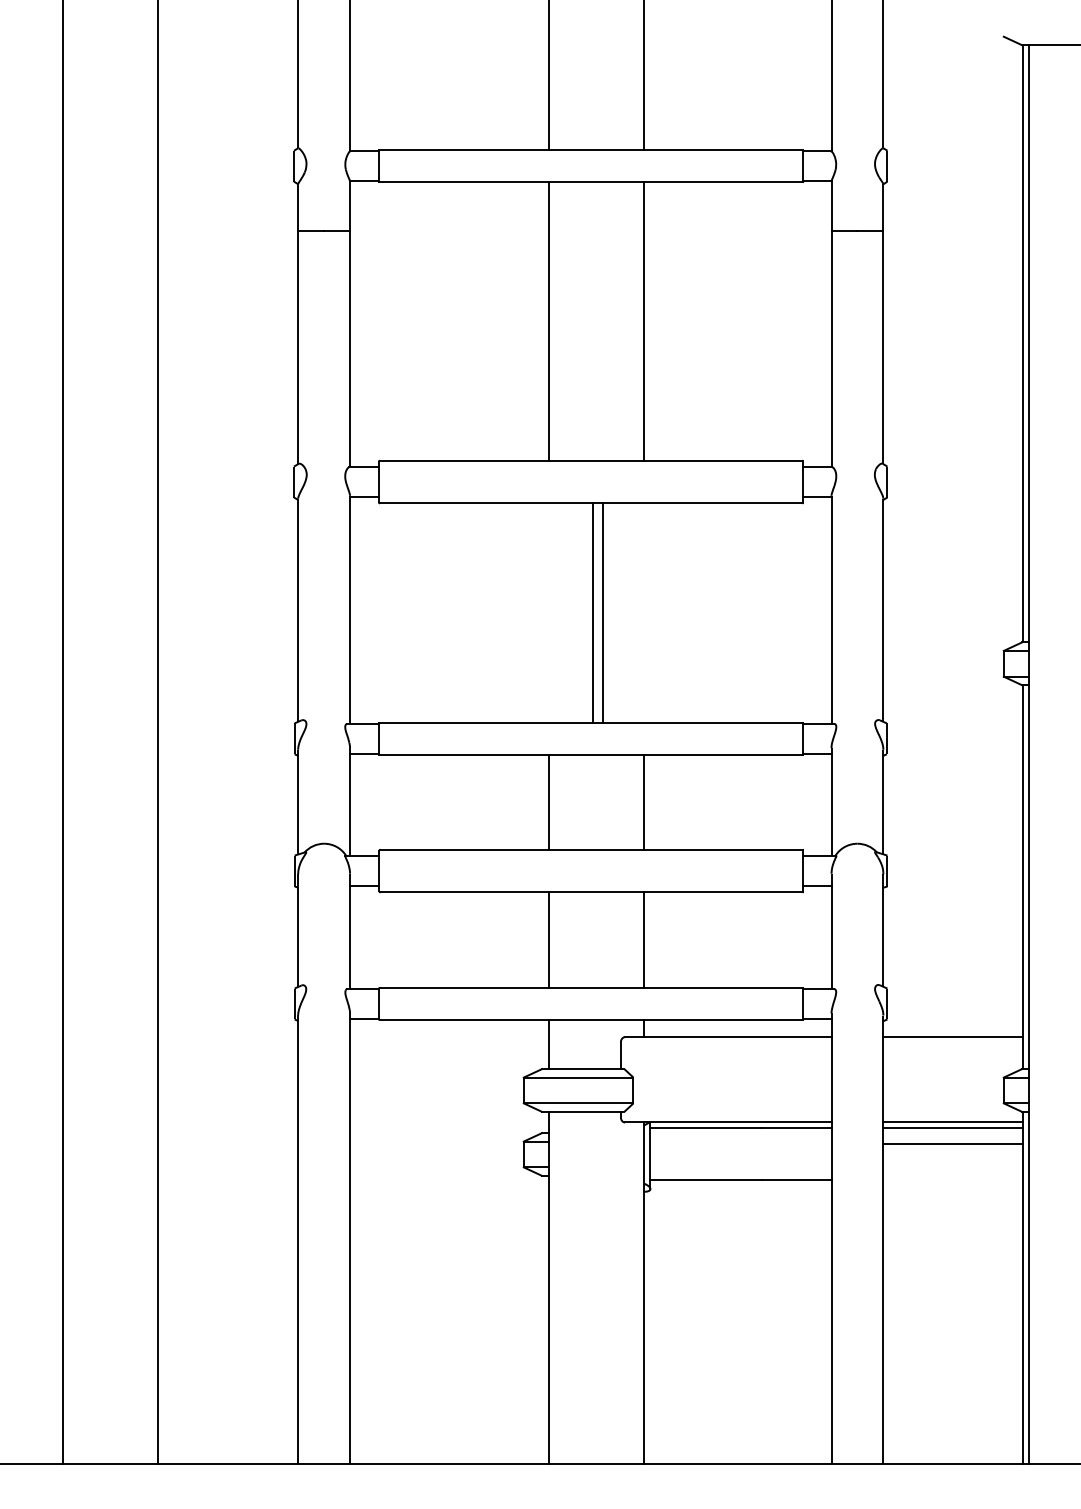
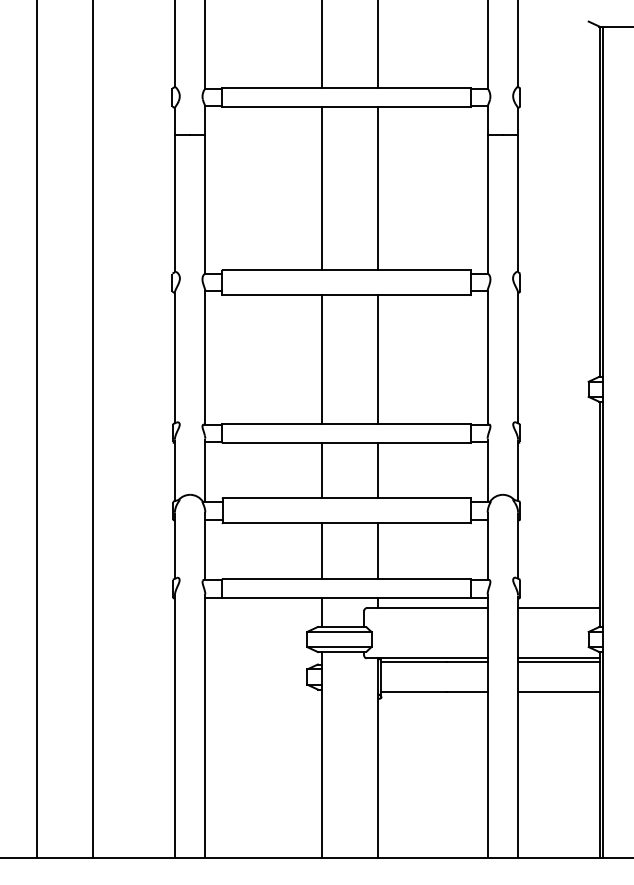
line: (592, 612) -> (377, 359), moved
line: (602, 612) -> (321, 359), moved
line: (954, 1143) -> (559, 691), moved

